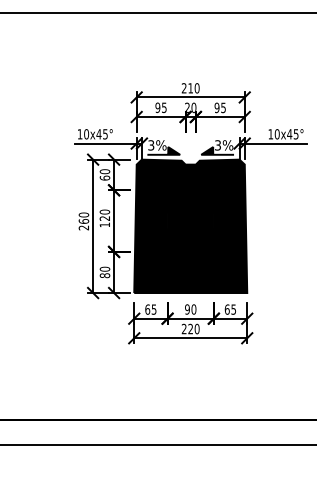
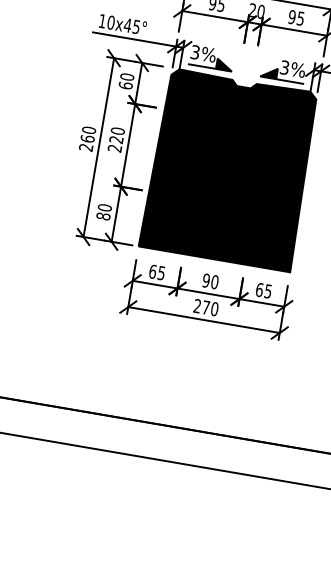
text: (104, 224) -> (114, 147), 120 -> 220
text: (190, 328) -> (205, 306), 220 -> 270

